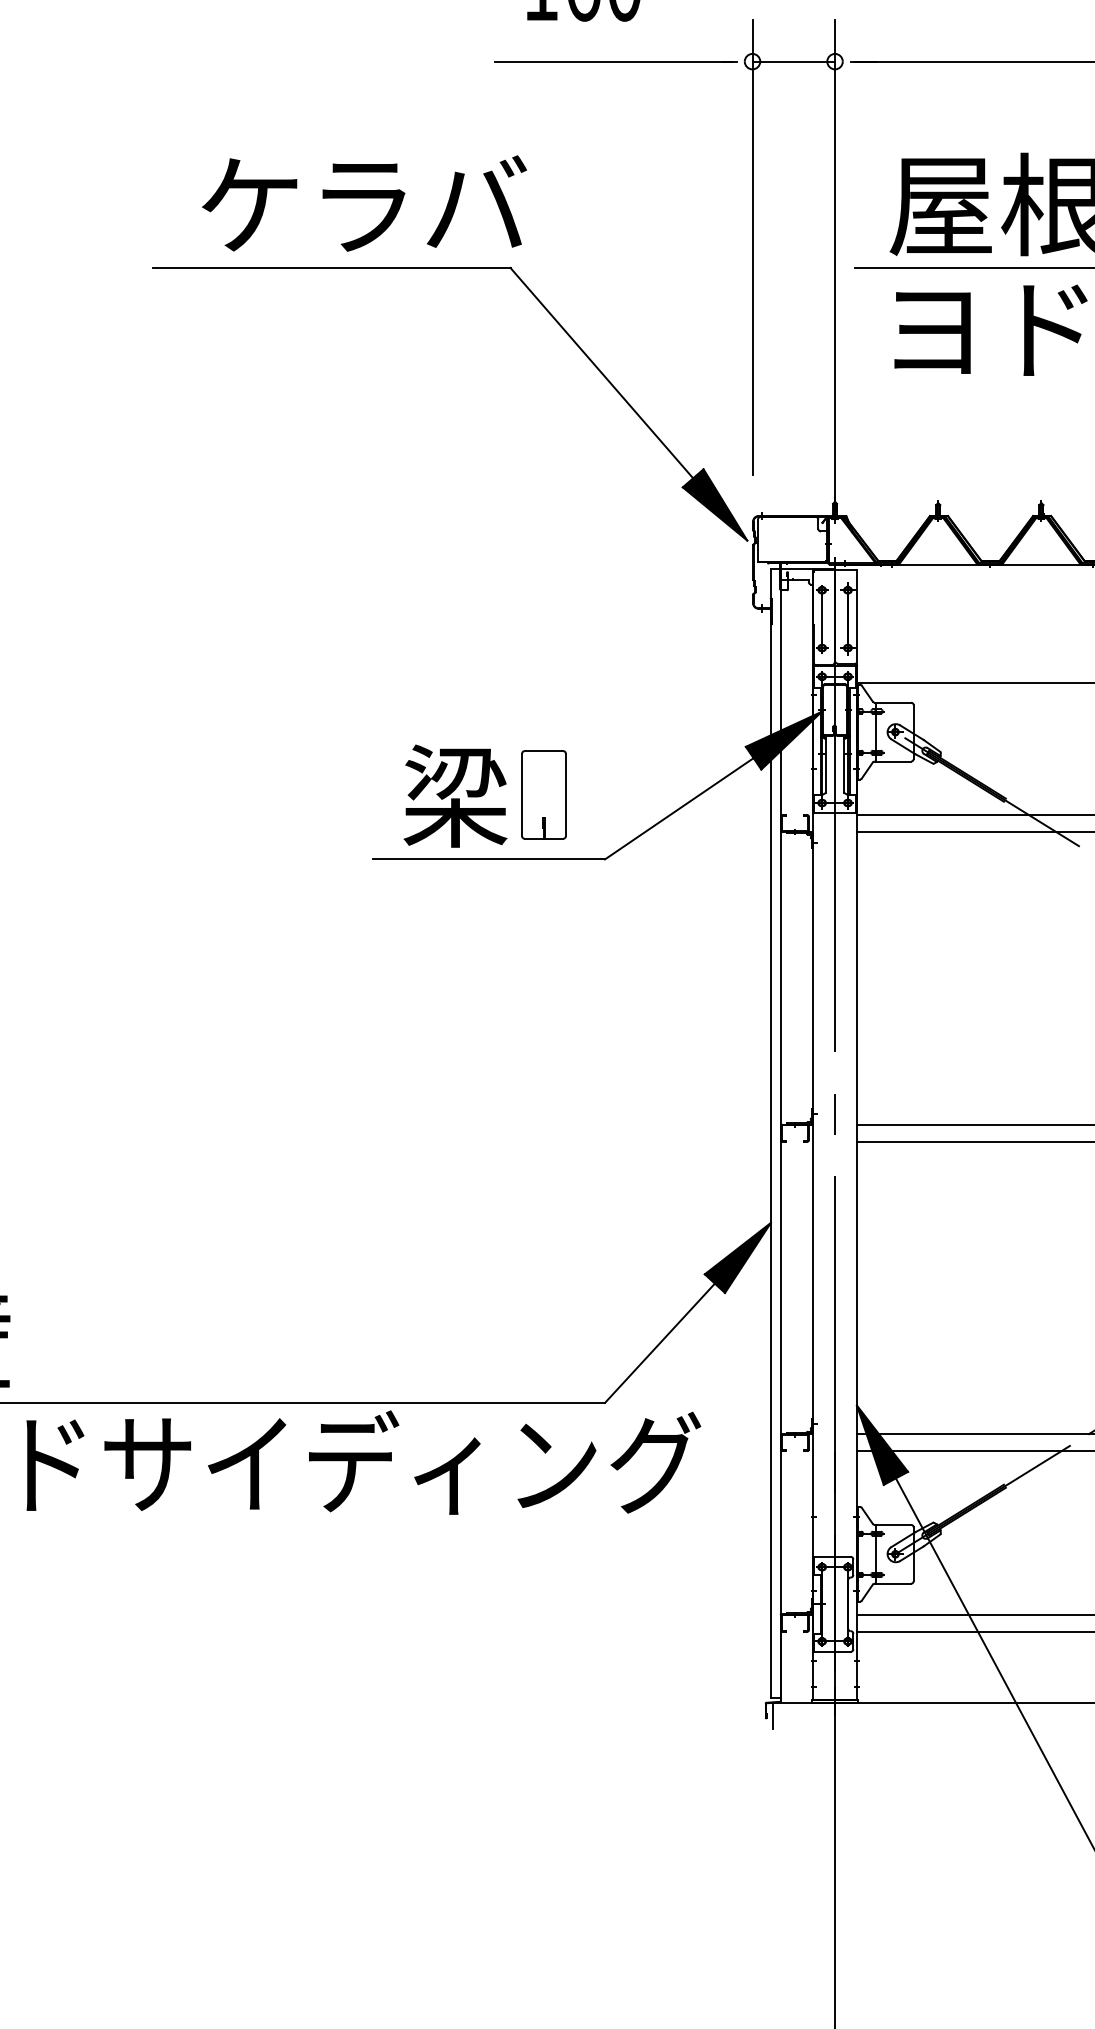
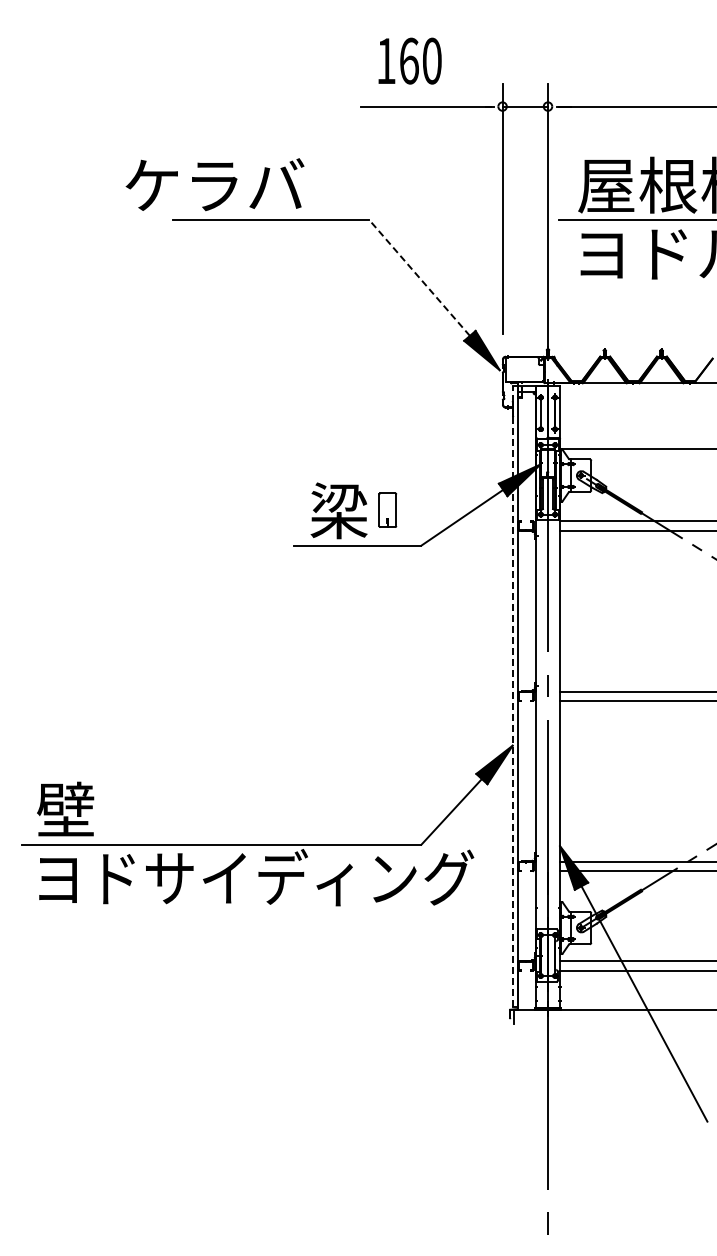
text: (363, 203) -> (214, 184), moved
line: (601, 374) -> (419, 278), solid -> dashed
part: (543, 795) -> (387, 510), size x0.7
line: (770, 1133) -> (512, 696), solid -> dashed

